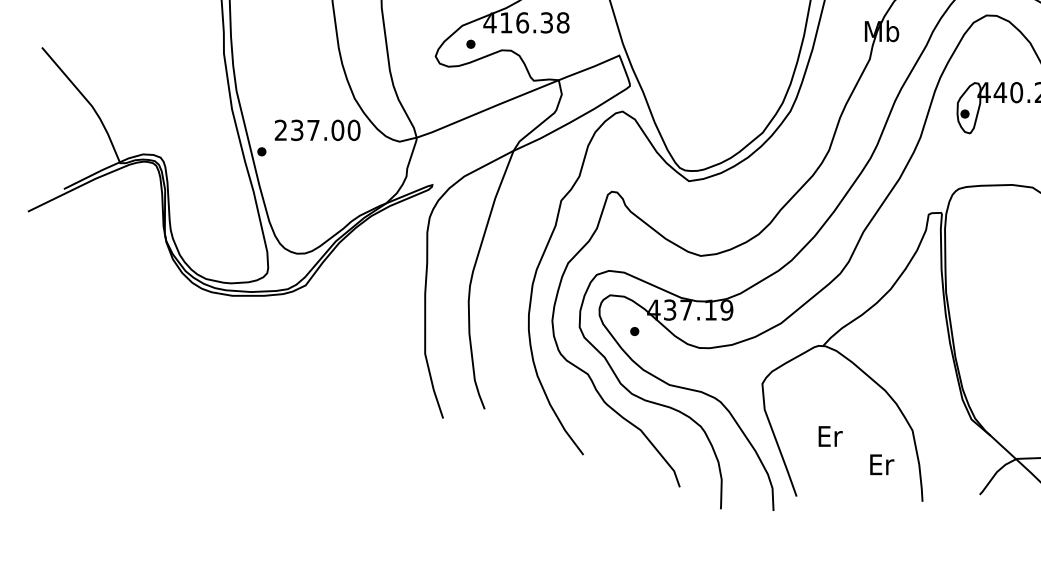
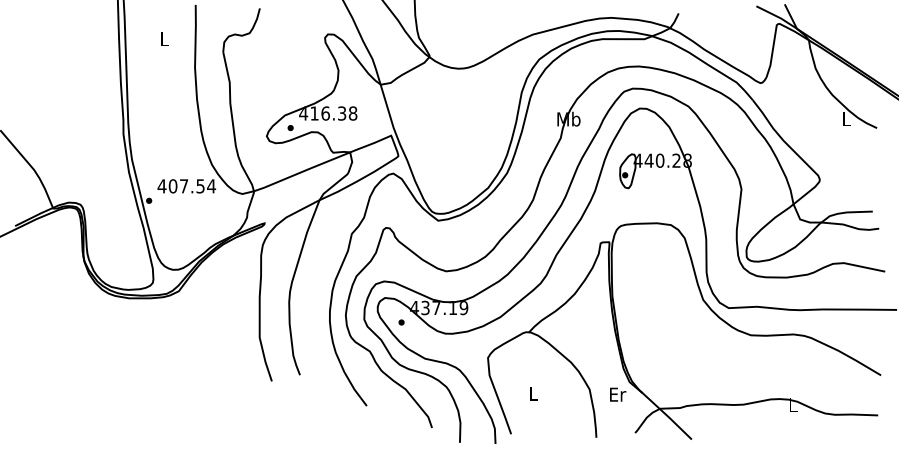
text: (317, 130) -> (186, 186), 237.00 -> 407.54
text: (831, 436) -> (534, 393), Er -> L
text: (882, 464) -> (618, 394), moved

